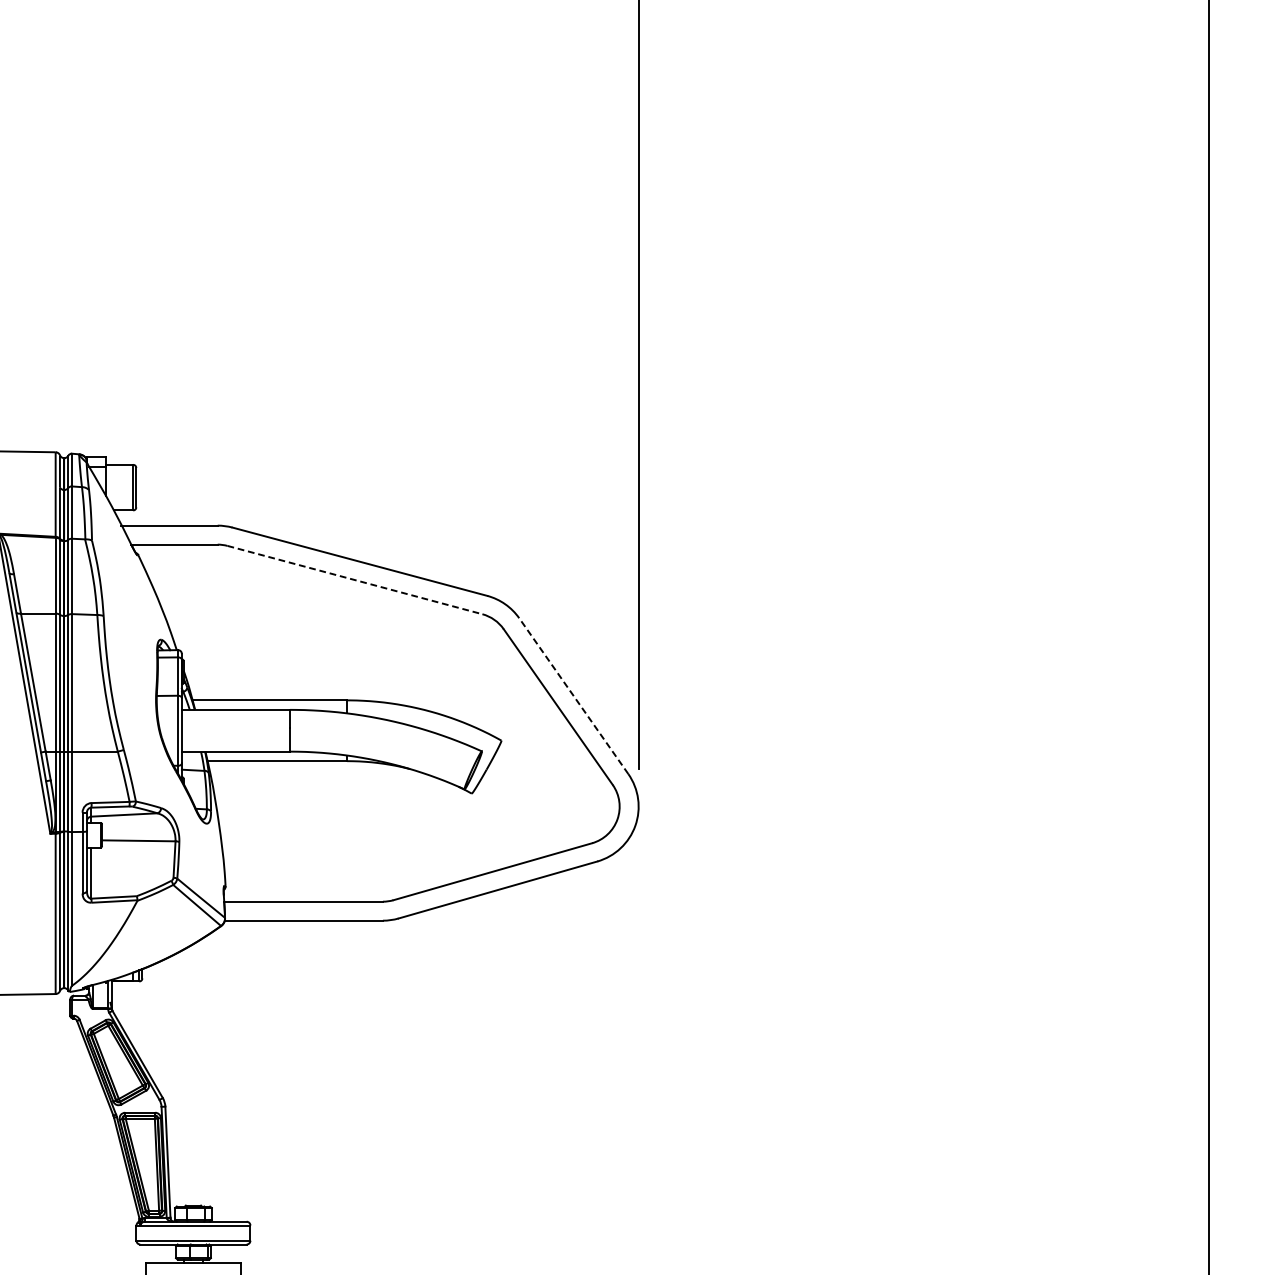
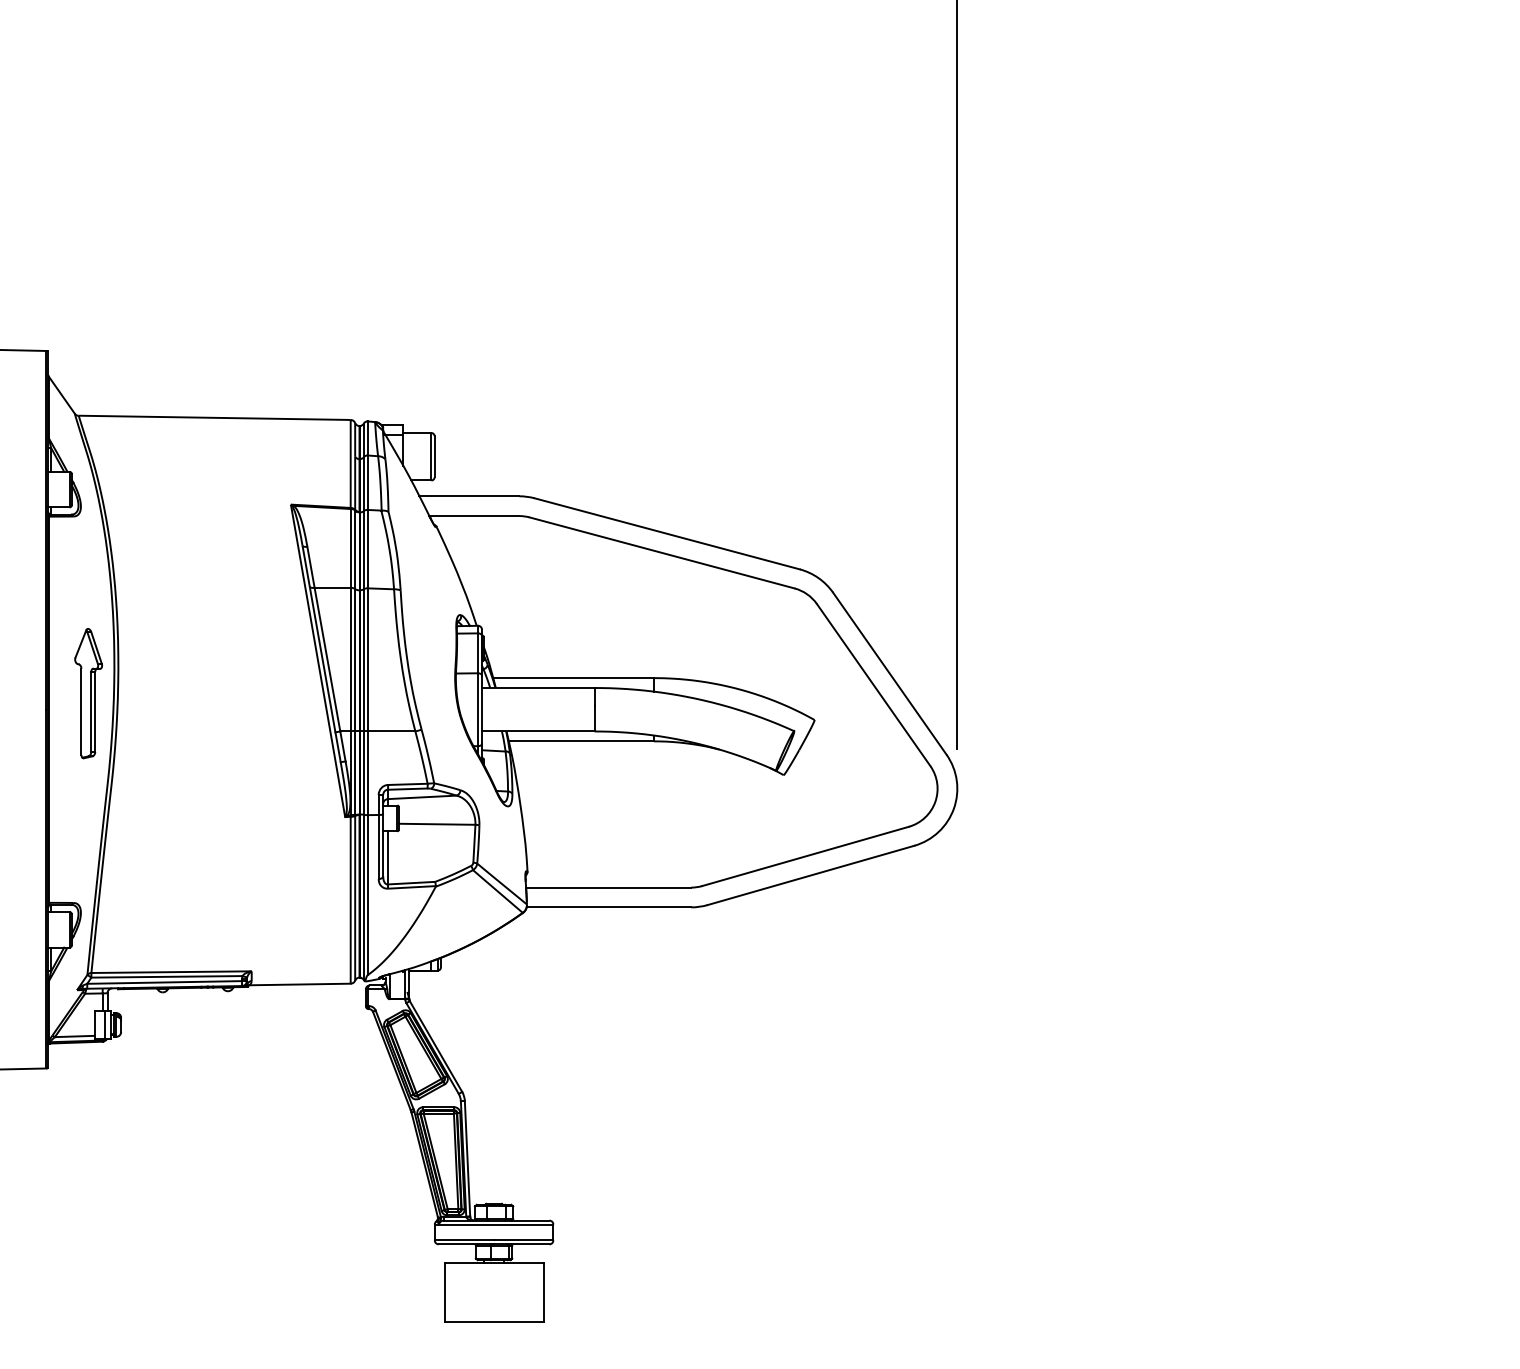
line: (355, 580) -> (662, 553), dashed -> solid
line: (573, 695) -> (889, 673), dashed -> solid

